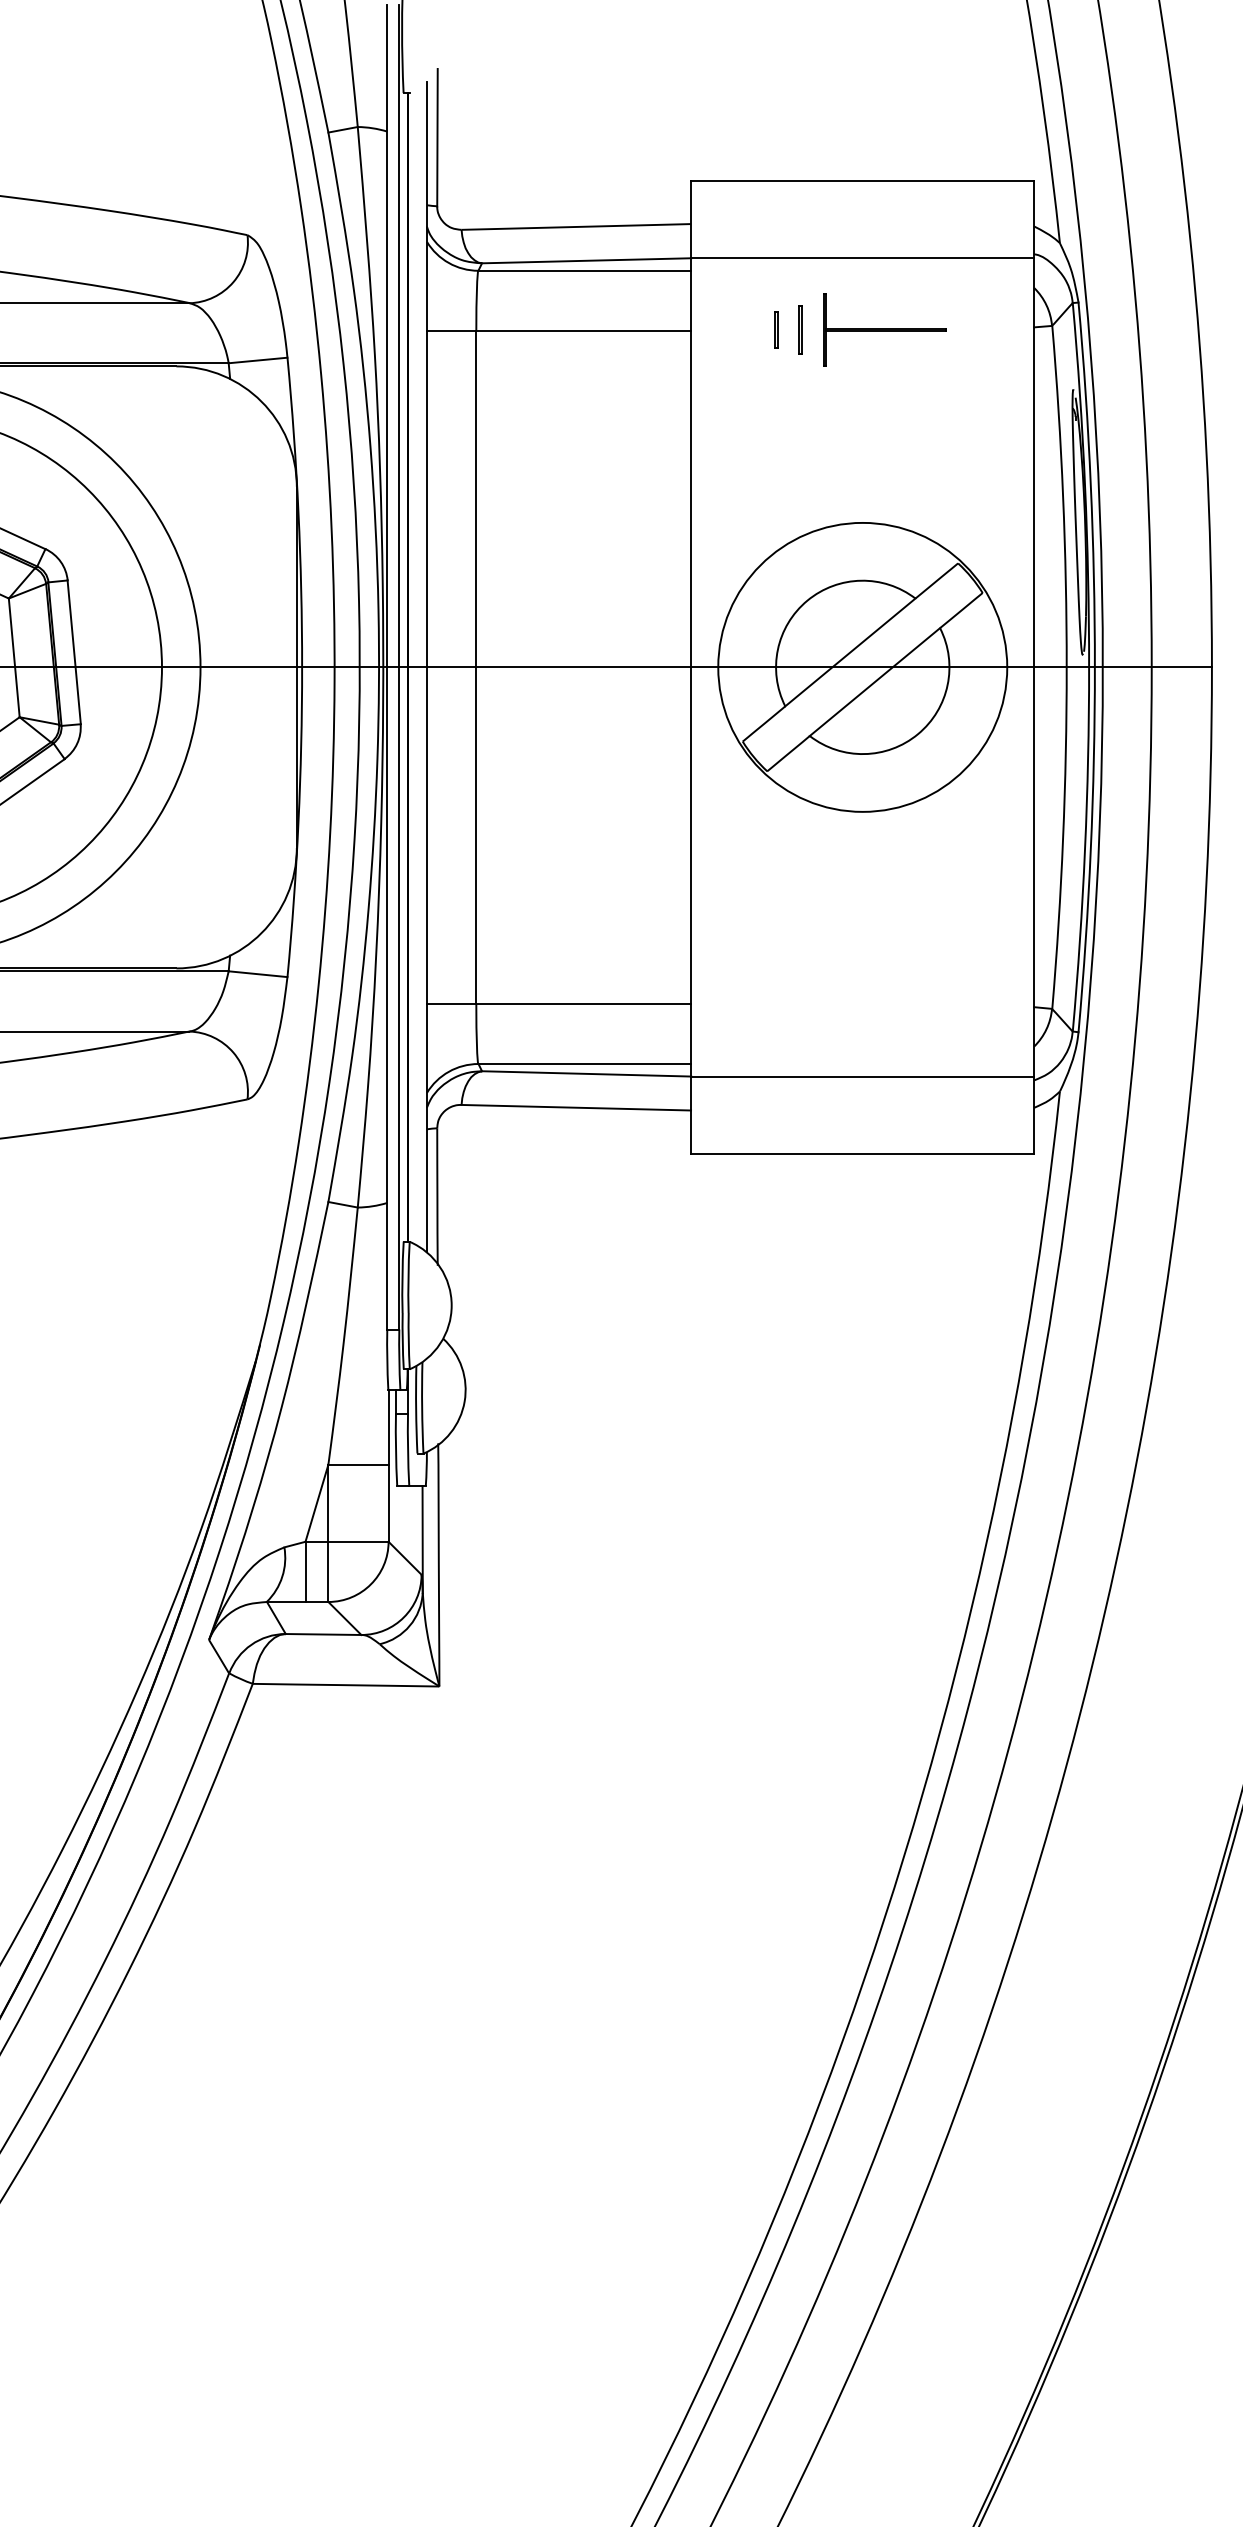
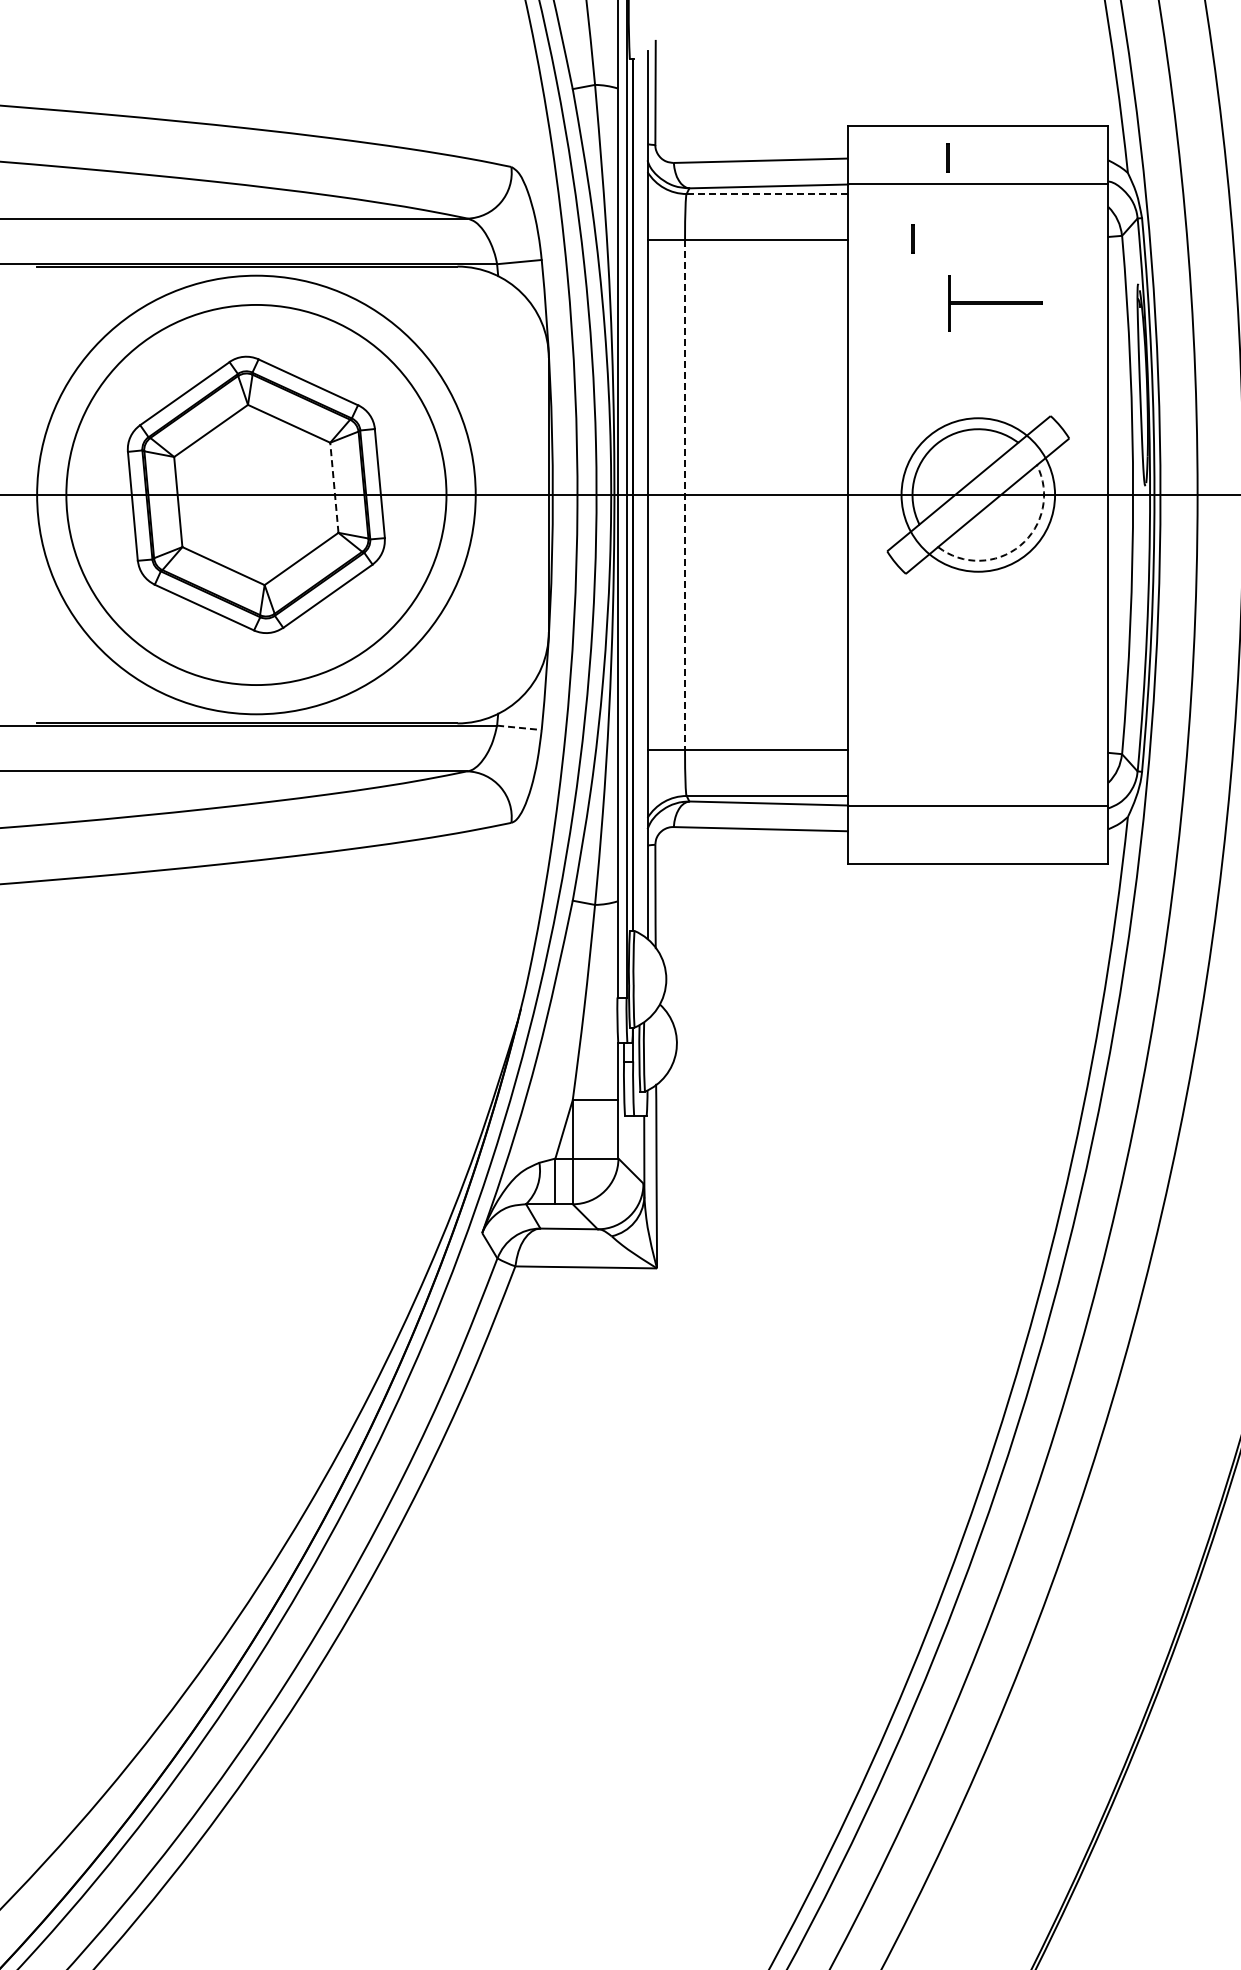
line: (822, 222) -> (947, 157), added
line: (584, 271) -> (767, 194), solid -> dashed
line: (799, 329) -> (930, 238), removed
part: (885, 330) -> (995, 303), moved
line: (14, 657) -> (334, 487), solid -> dashed
circle: (861, 666) -> (977, 494), size x0.7
line: (475, 668) -> (684, 495), solid -> dashed
arc: (918, 733) -> (1020, 545), solid -> dashed
line: (258, 973) -> (519, 727), solid -> dashed

